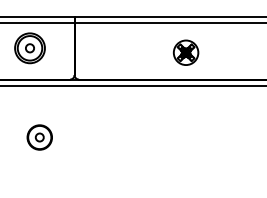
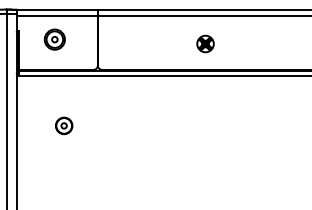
part: (29, 48) -> (54, 39), size x0.7
part: (186, 52) -> (205, 43), size x0.7
part: (39, 137) -> (63, 125), size x0.7

